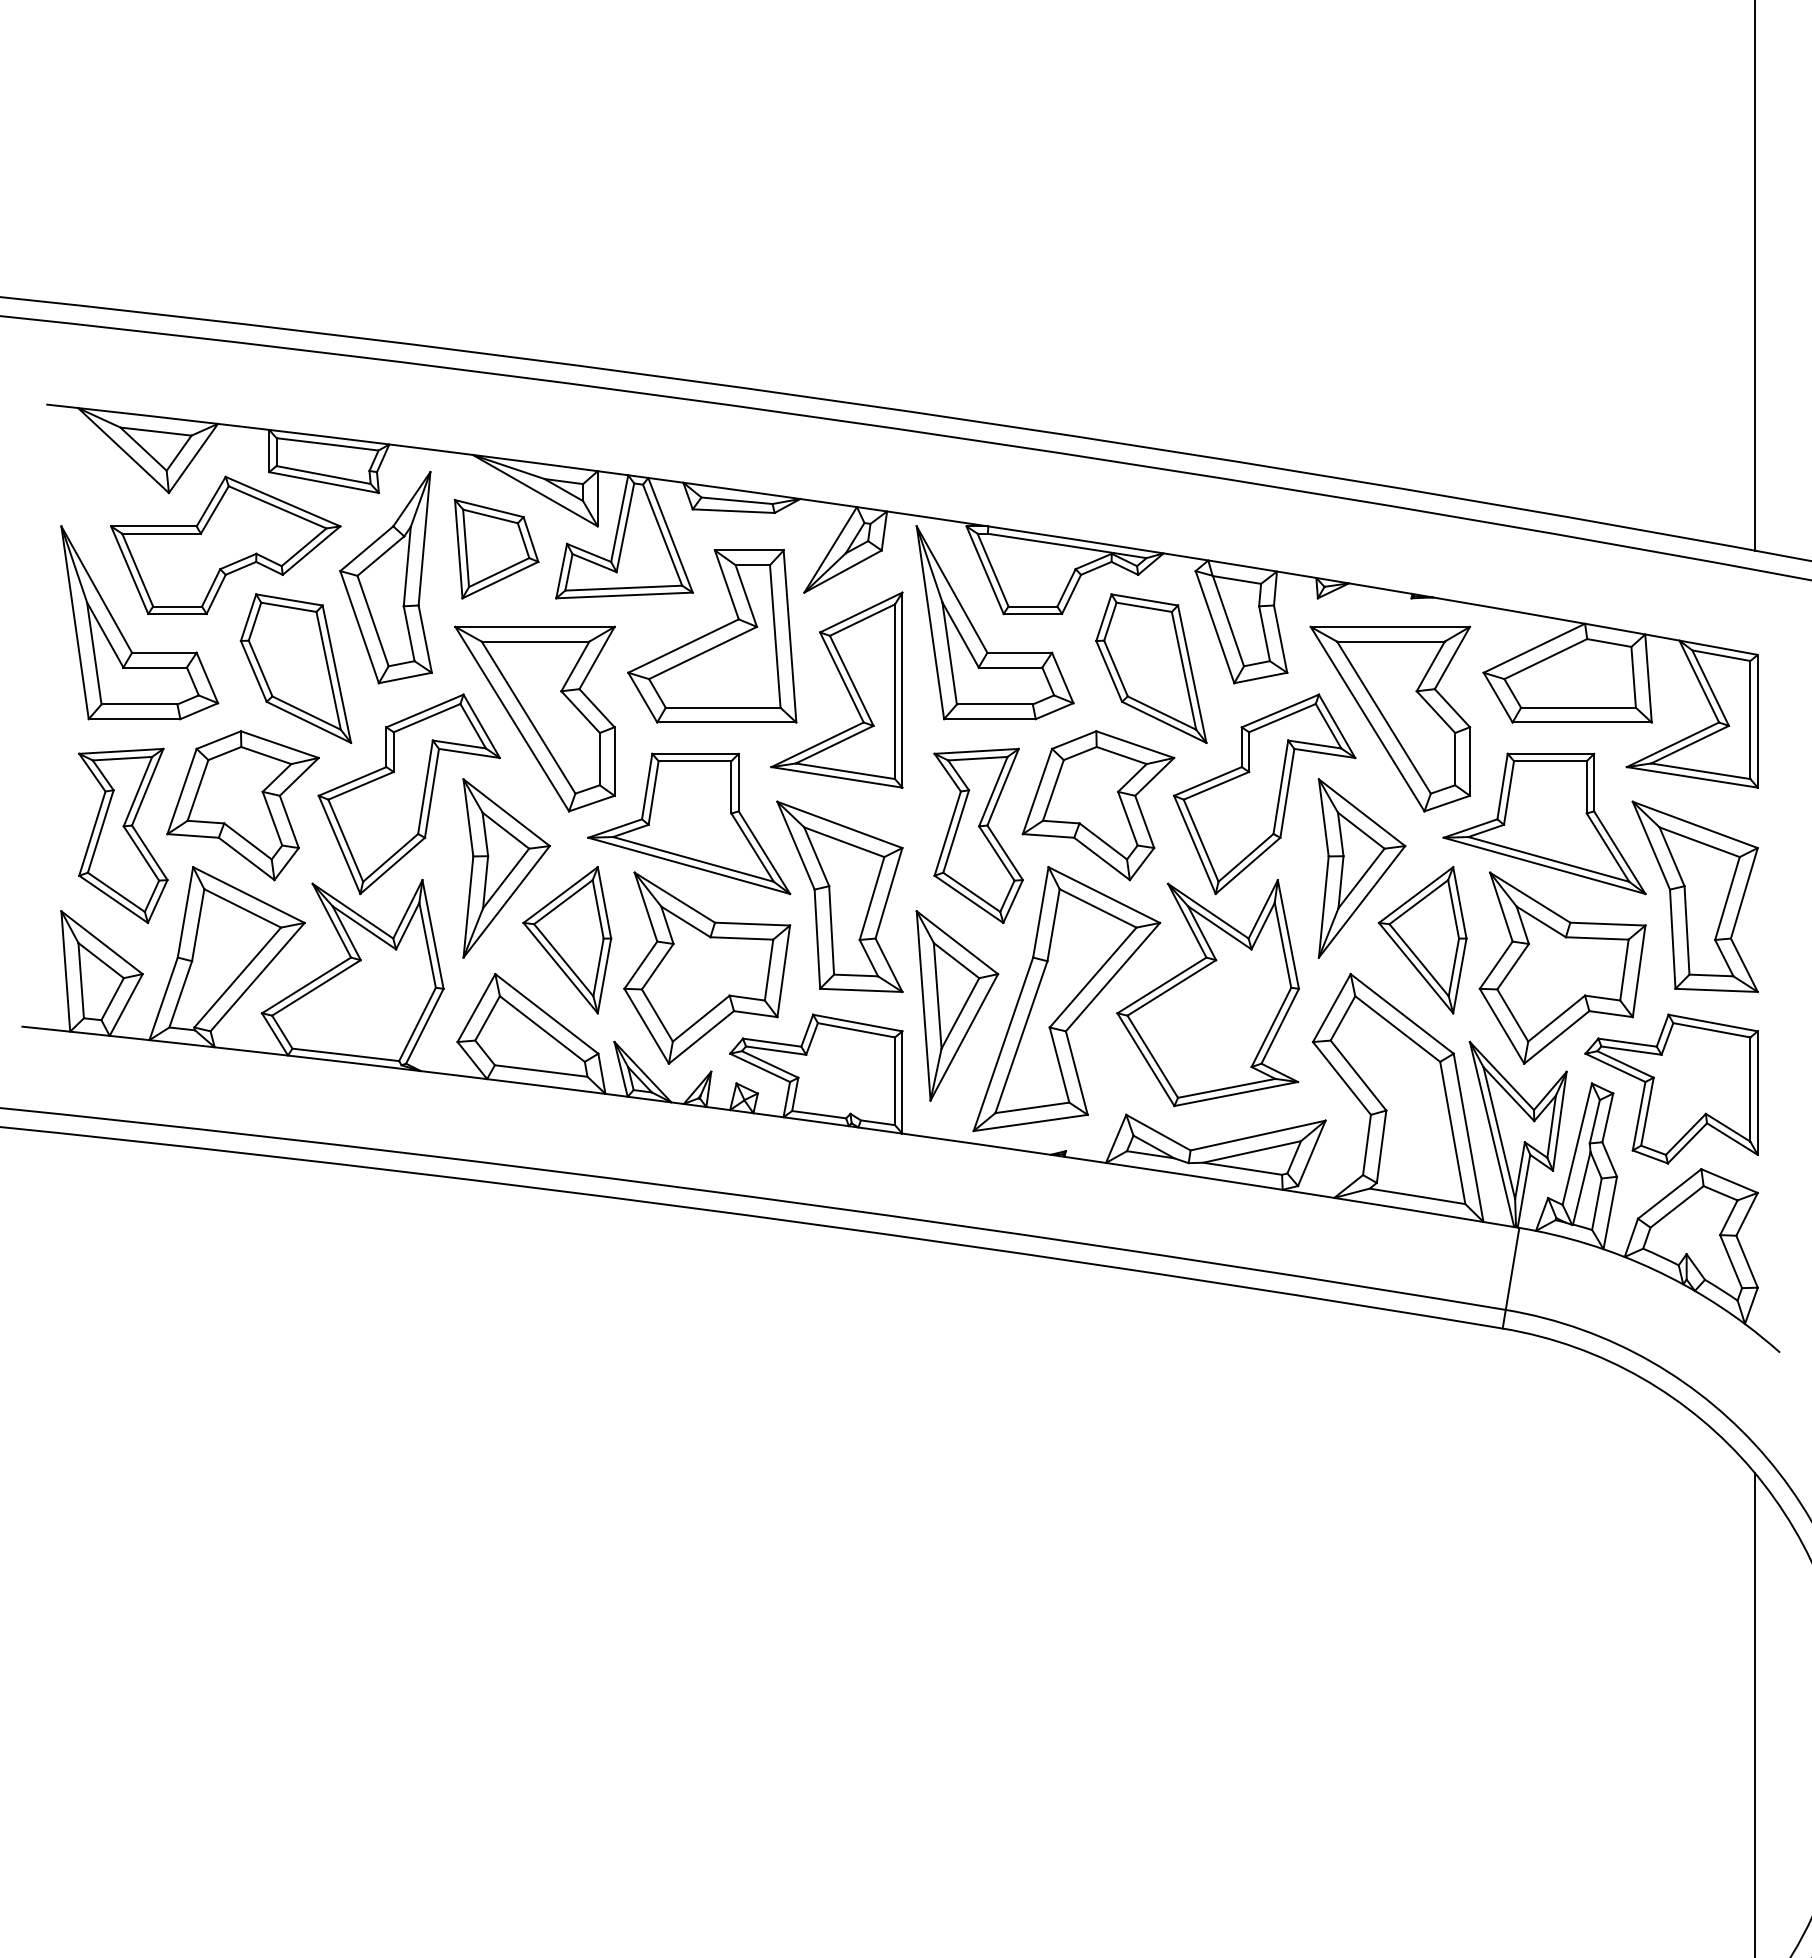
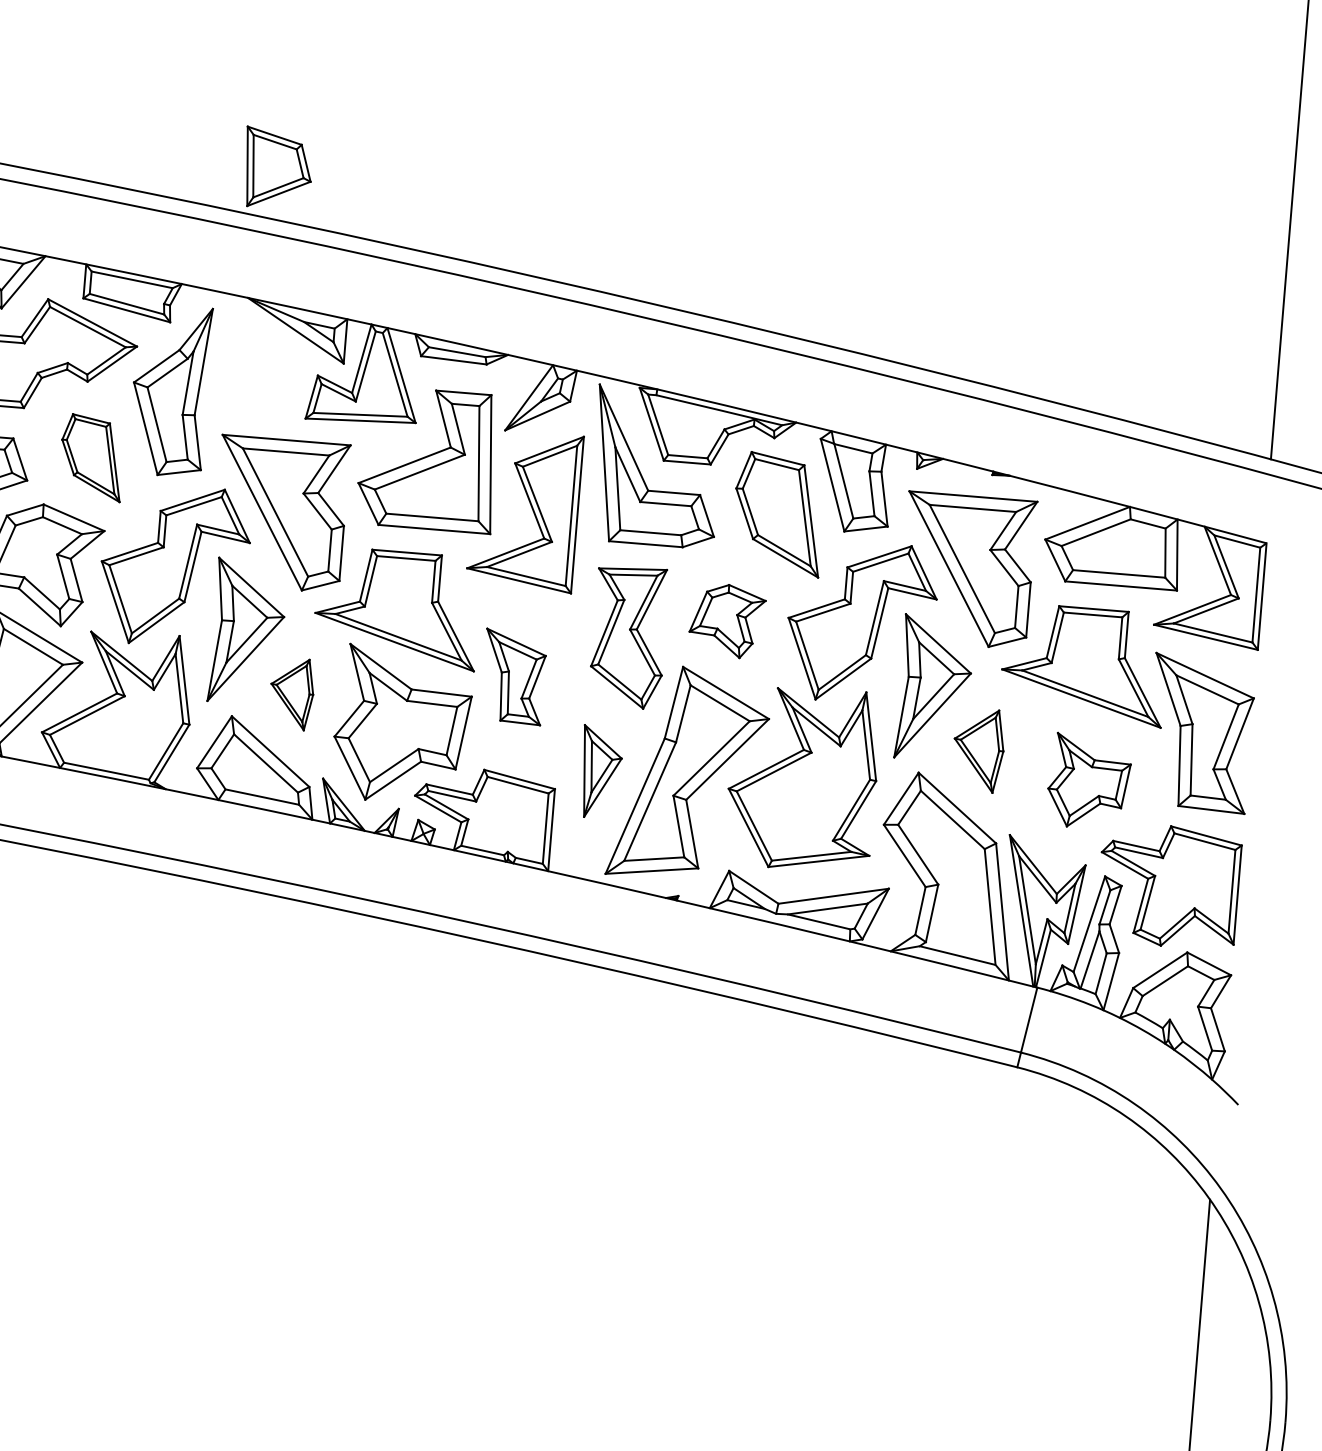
part: (496, 549) -> (277, 169), moved
part: (295, 668) -> (91, 457), size x0.7
part: (1098, 805) -> (727, 620), size x0.6
part: (839, 896) -> (513, 676), size x0.6
part: (567, 940) -> (292, 694), size x0.6
part: (1422, 940) -> (978, 750), size x0.7
part: (1562, 967) -> (1089, 781), size x0.6
part: (957, 1005) -> (600, 771), size x0.6

